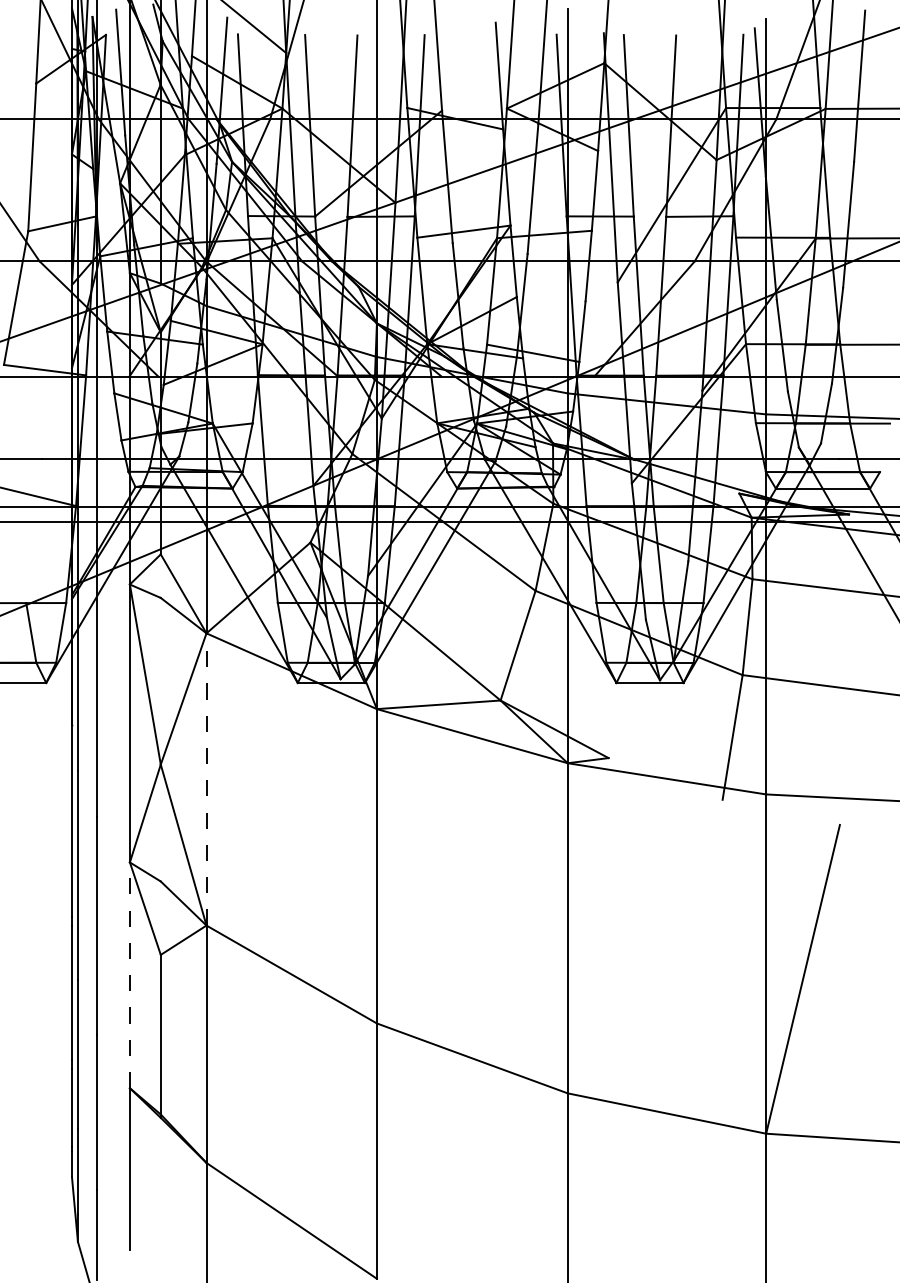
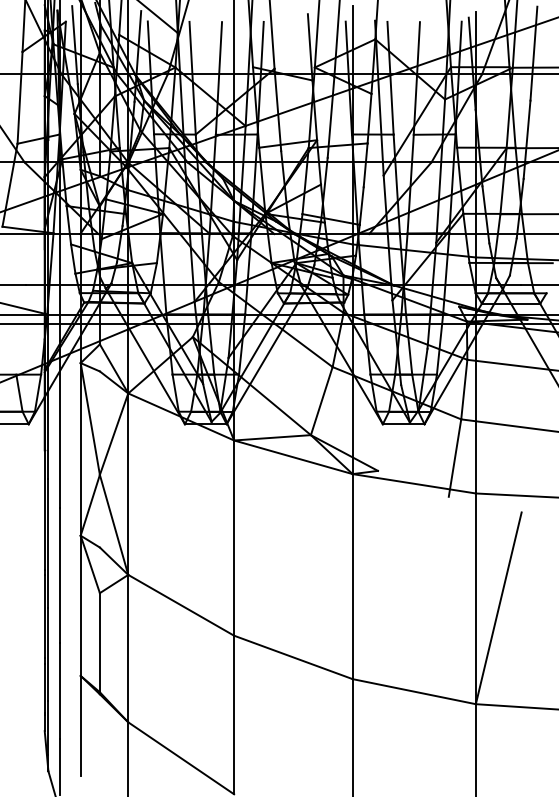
line: (206, 779) -> (128, 484), dashed -> solid
line: (129, 974) -> (80, 605), dashed -> solid

